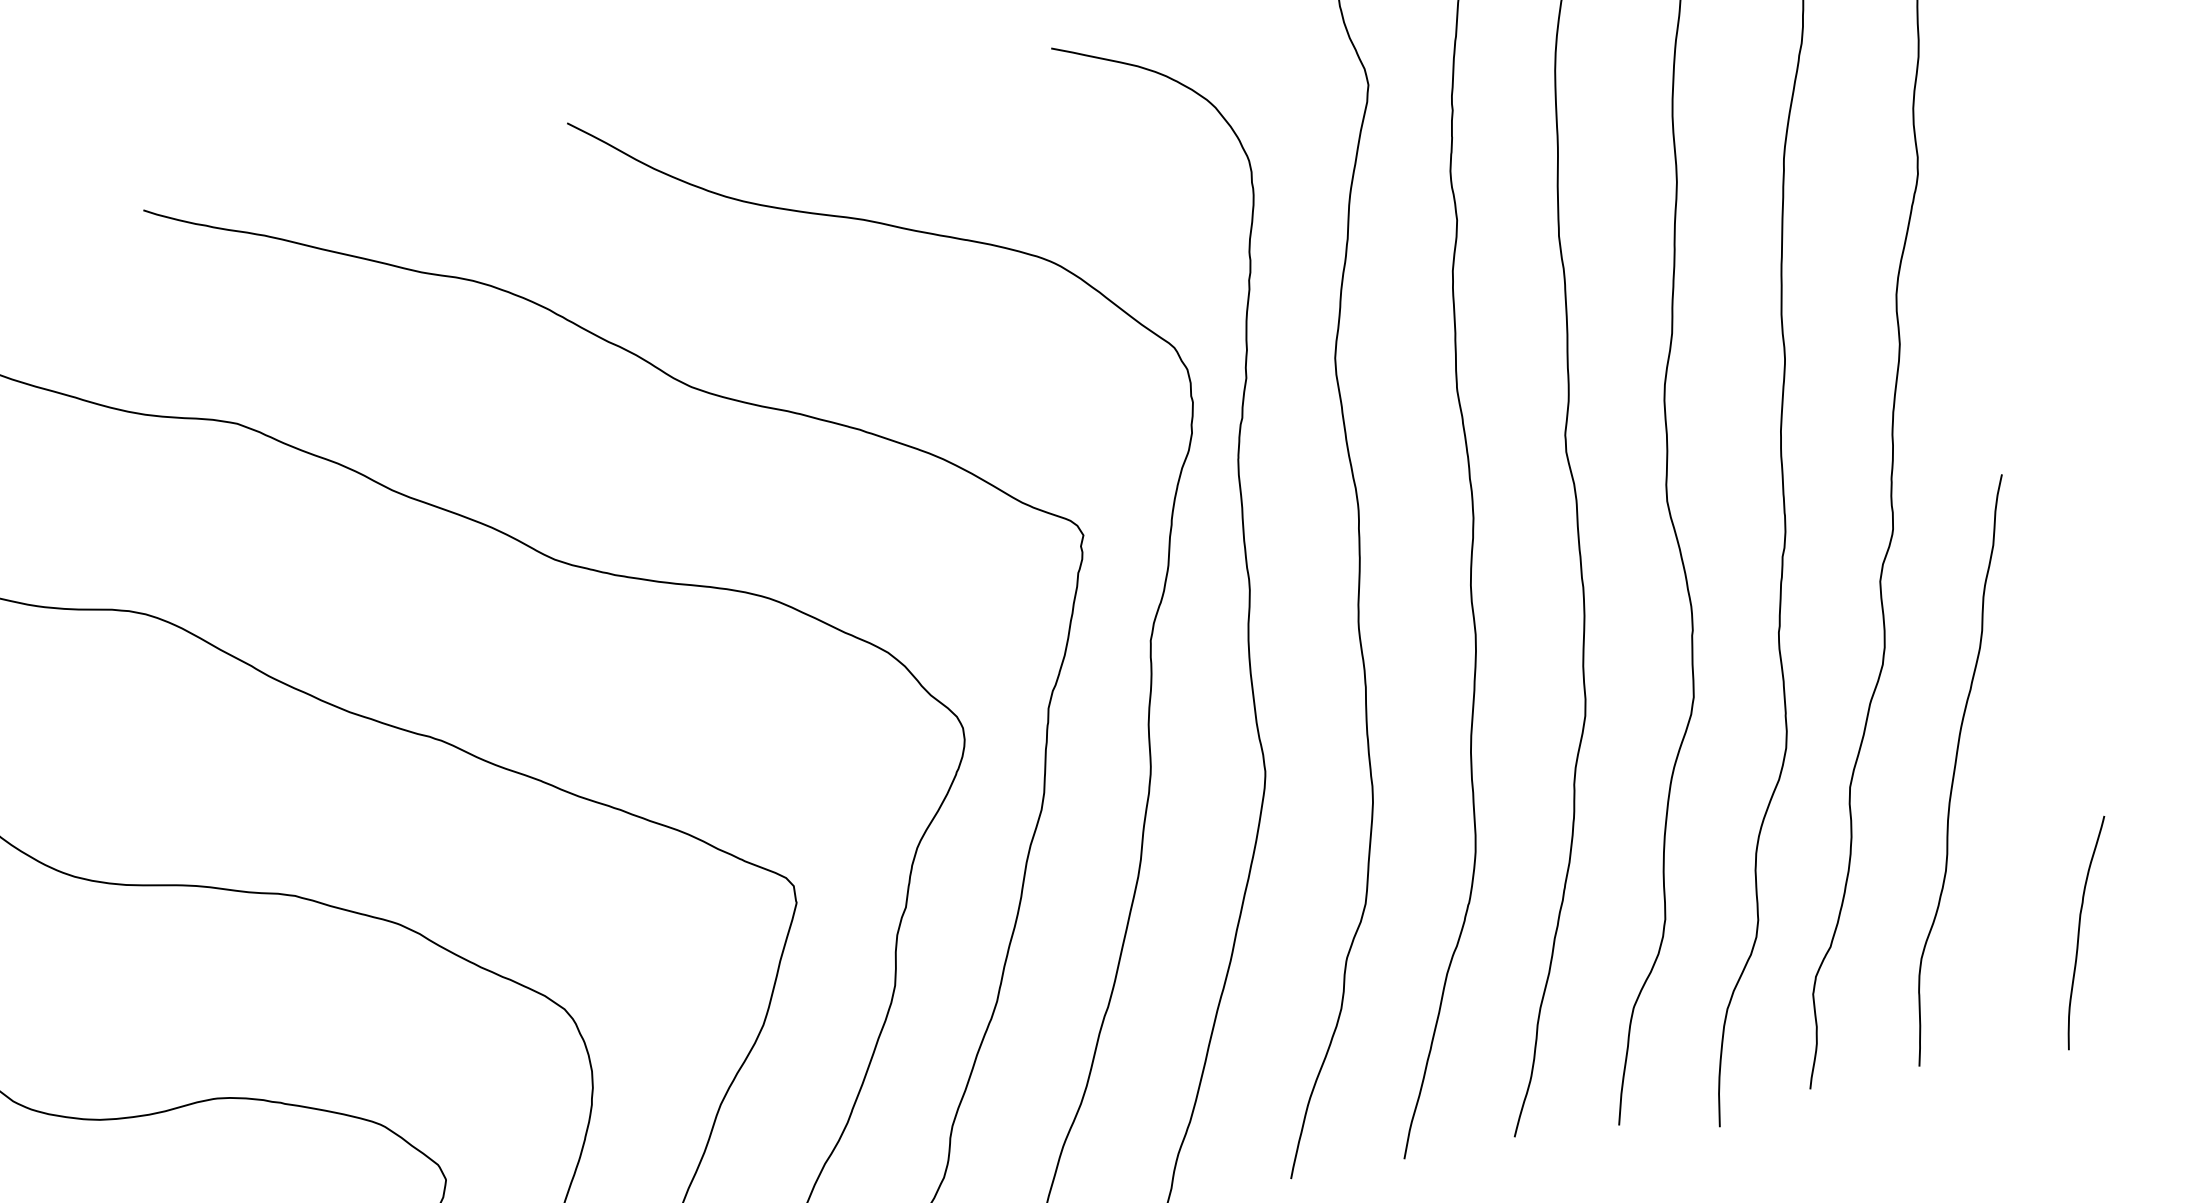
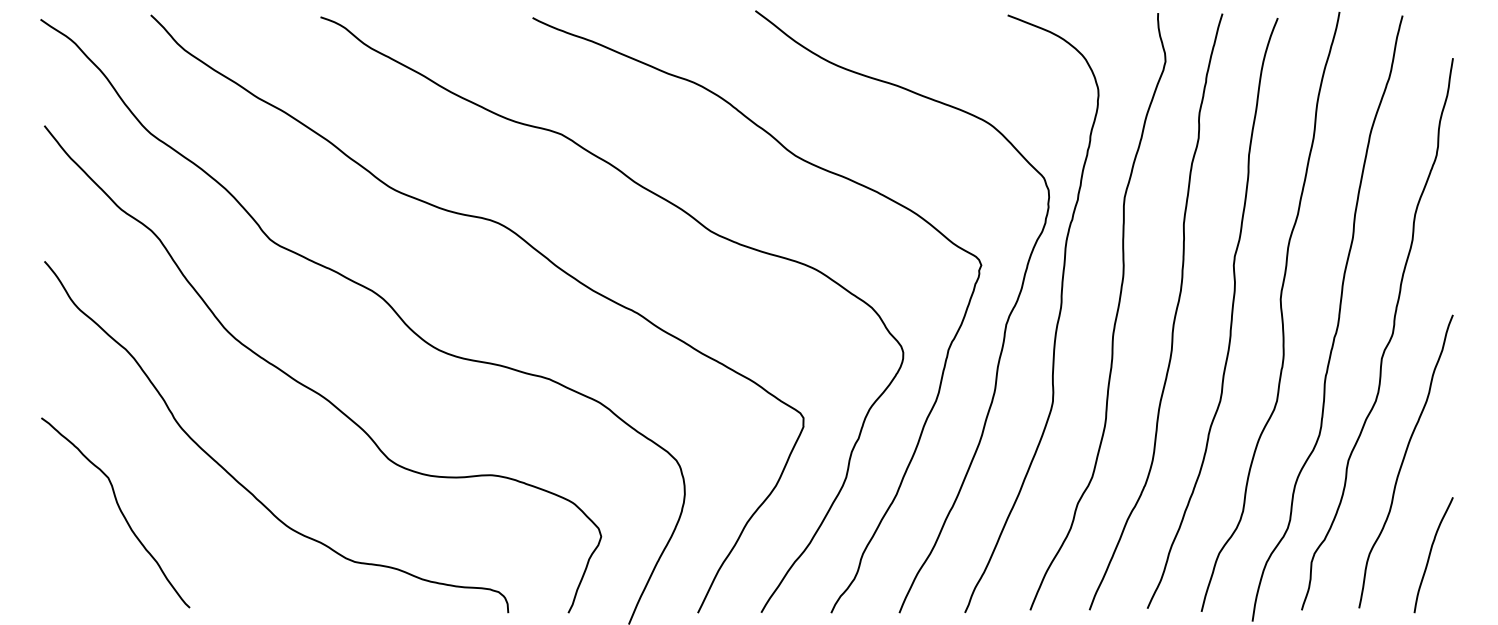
curve: (2080, 934) -> (1430, 555), moved

